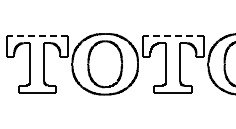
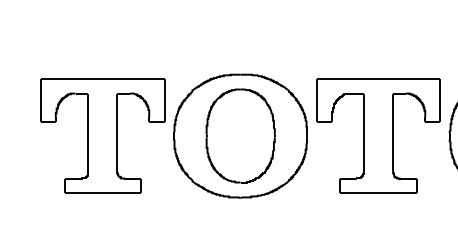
line: (36, 36) -> (101, 79), dashed -> solid
line: (172, 36) -> (376, 79), dashed -> solid

